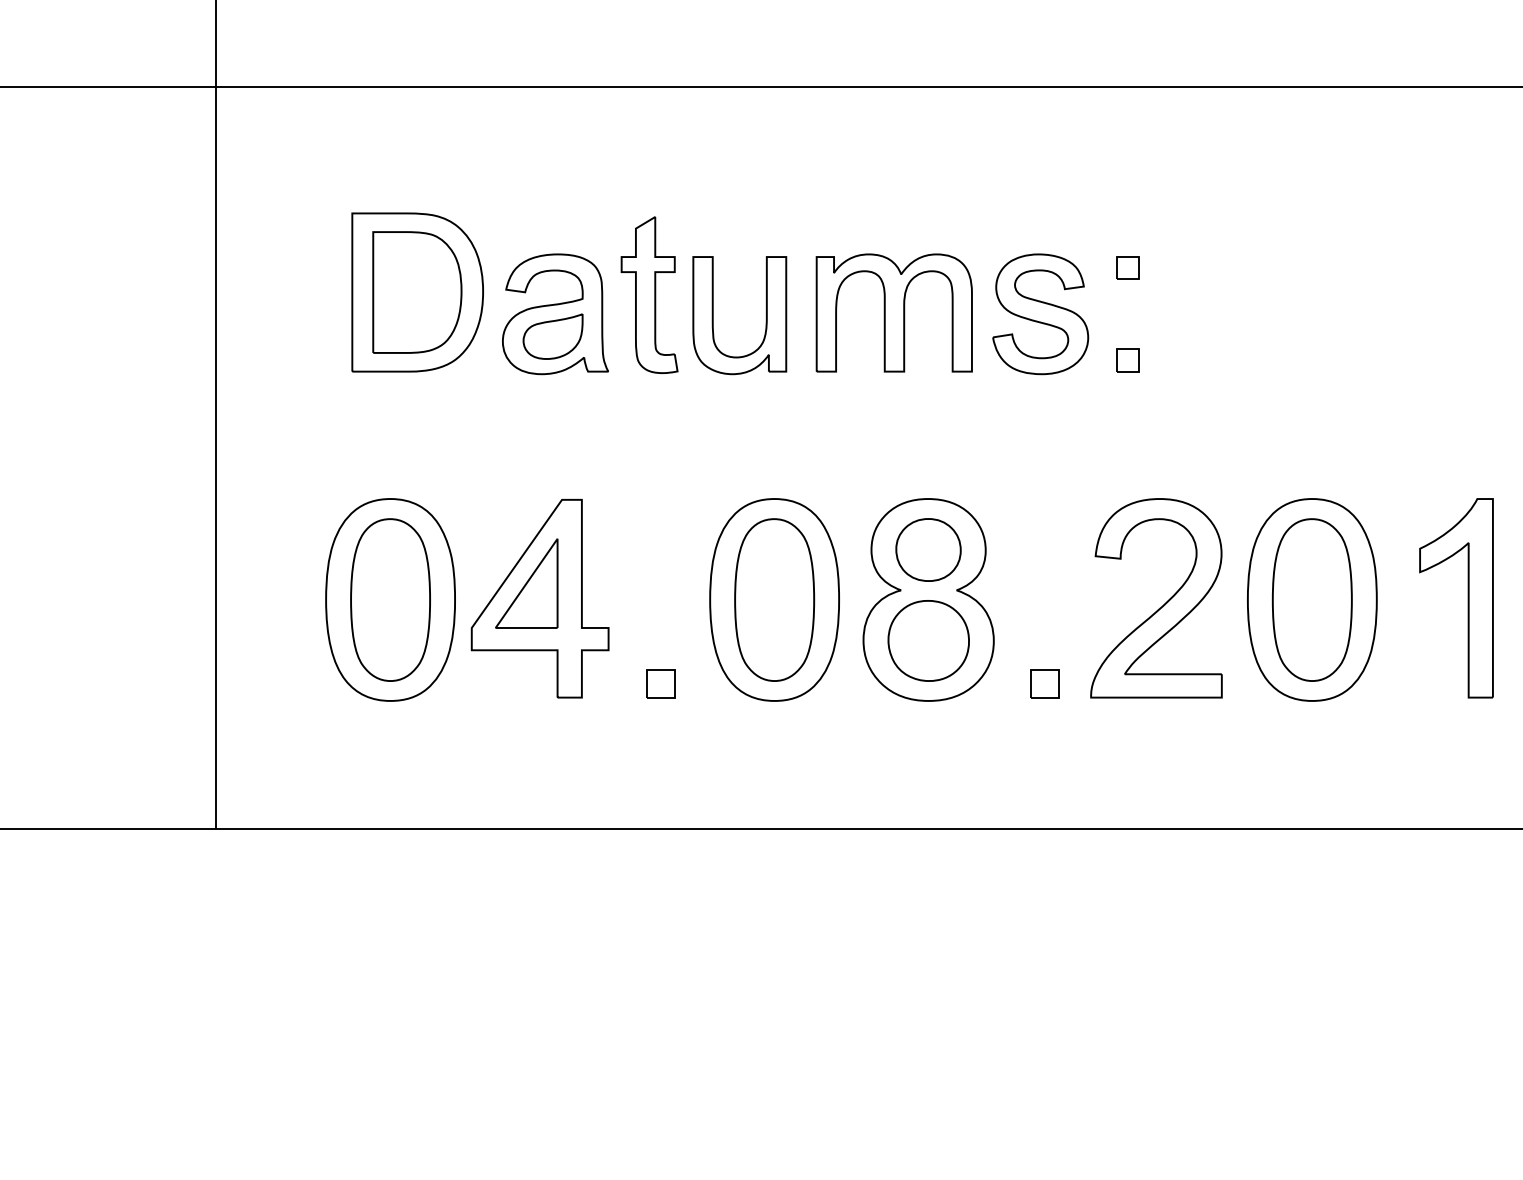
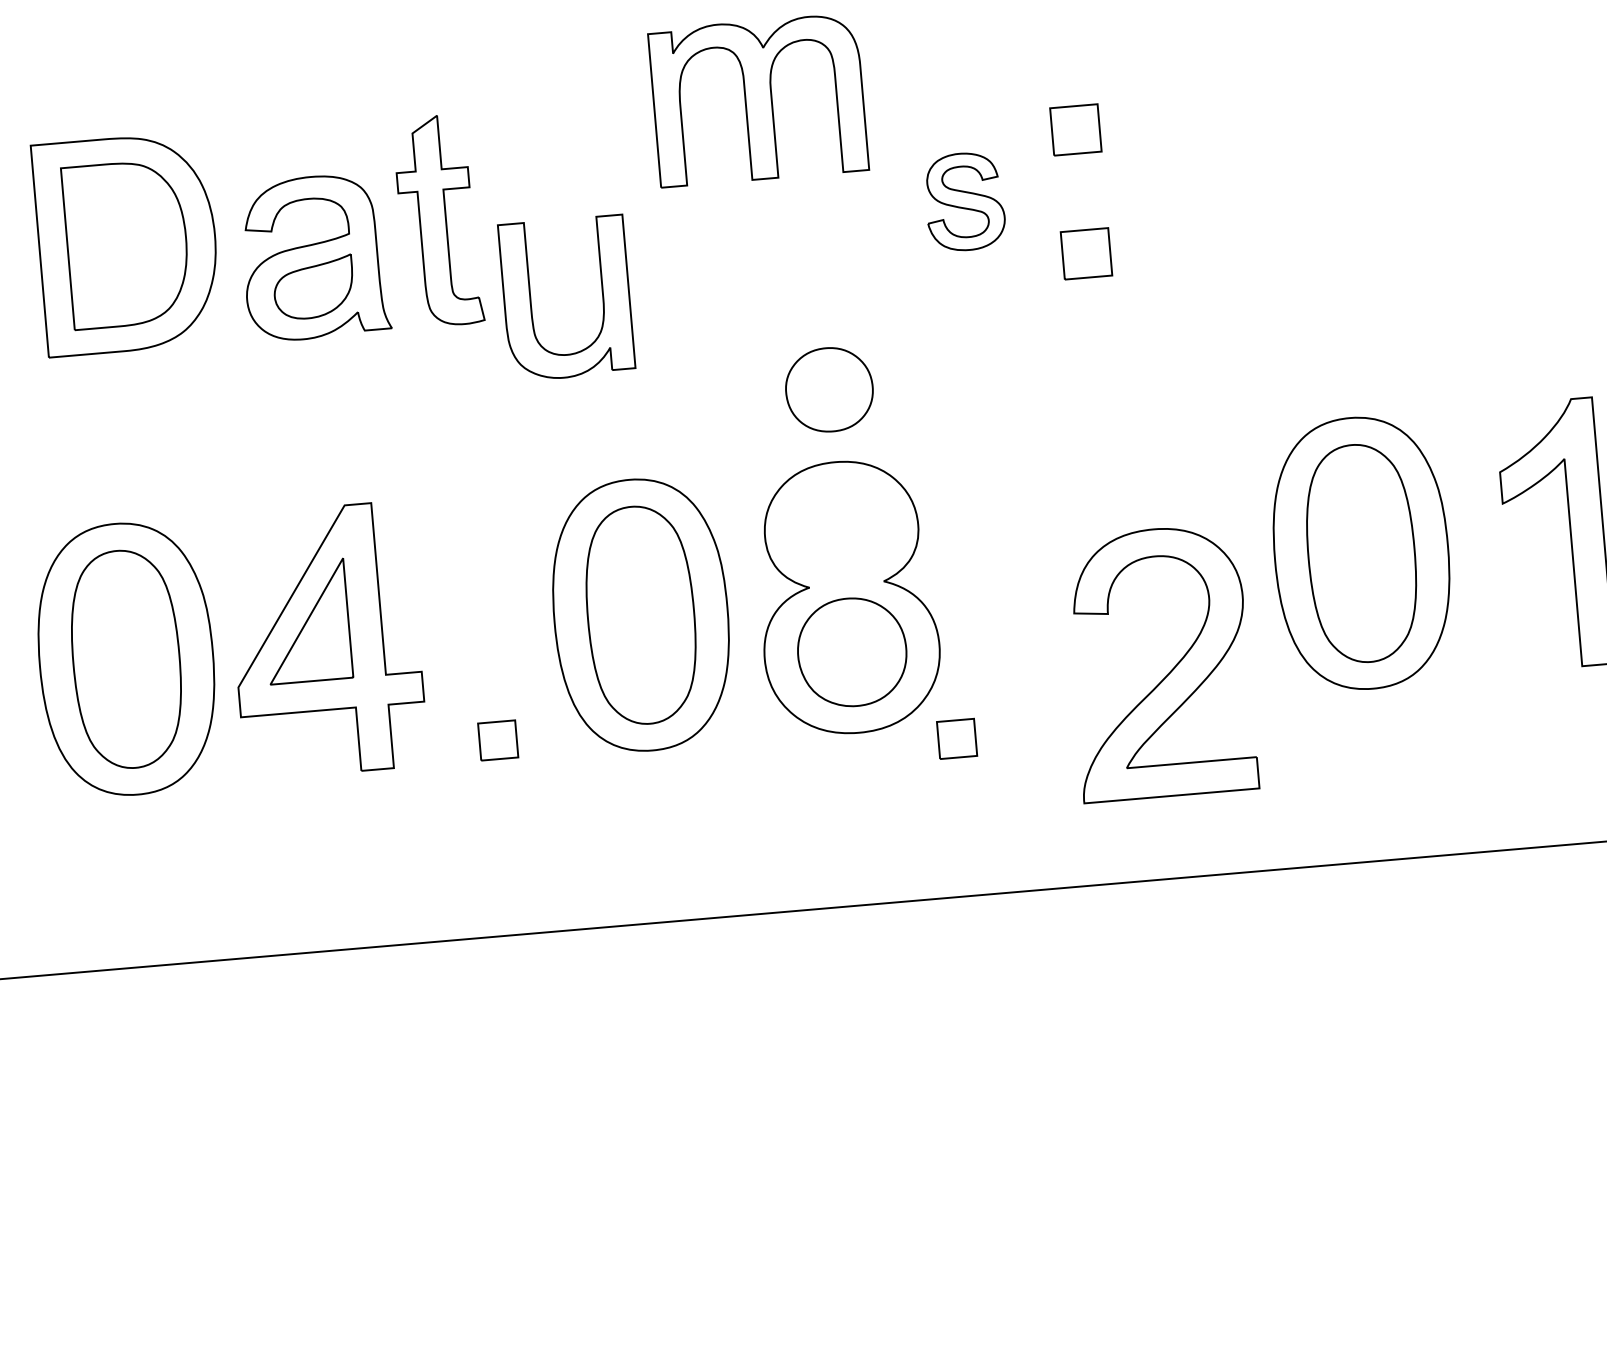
part: (1127, 267) -> (1075, 129), size x1.6
part: (893, 312) -> (757, 99), moved
part: (1040, 314) -> (964, 202), size x0.6
part: (713, 315) -> (531, 301), moved
part: (1127, 360) -> (1086, 253), size x1.6
part: (928, 549) -> (829, 389), moved
part: (1163, 604) -> (1170, 670), moved
part: (1044, 683) -> (956, 738), moved

